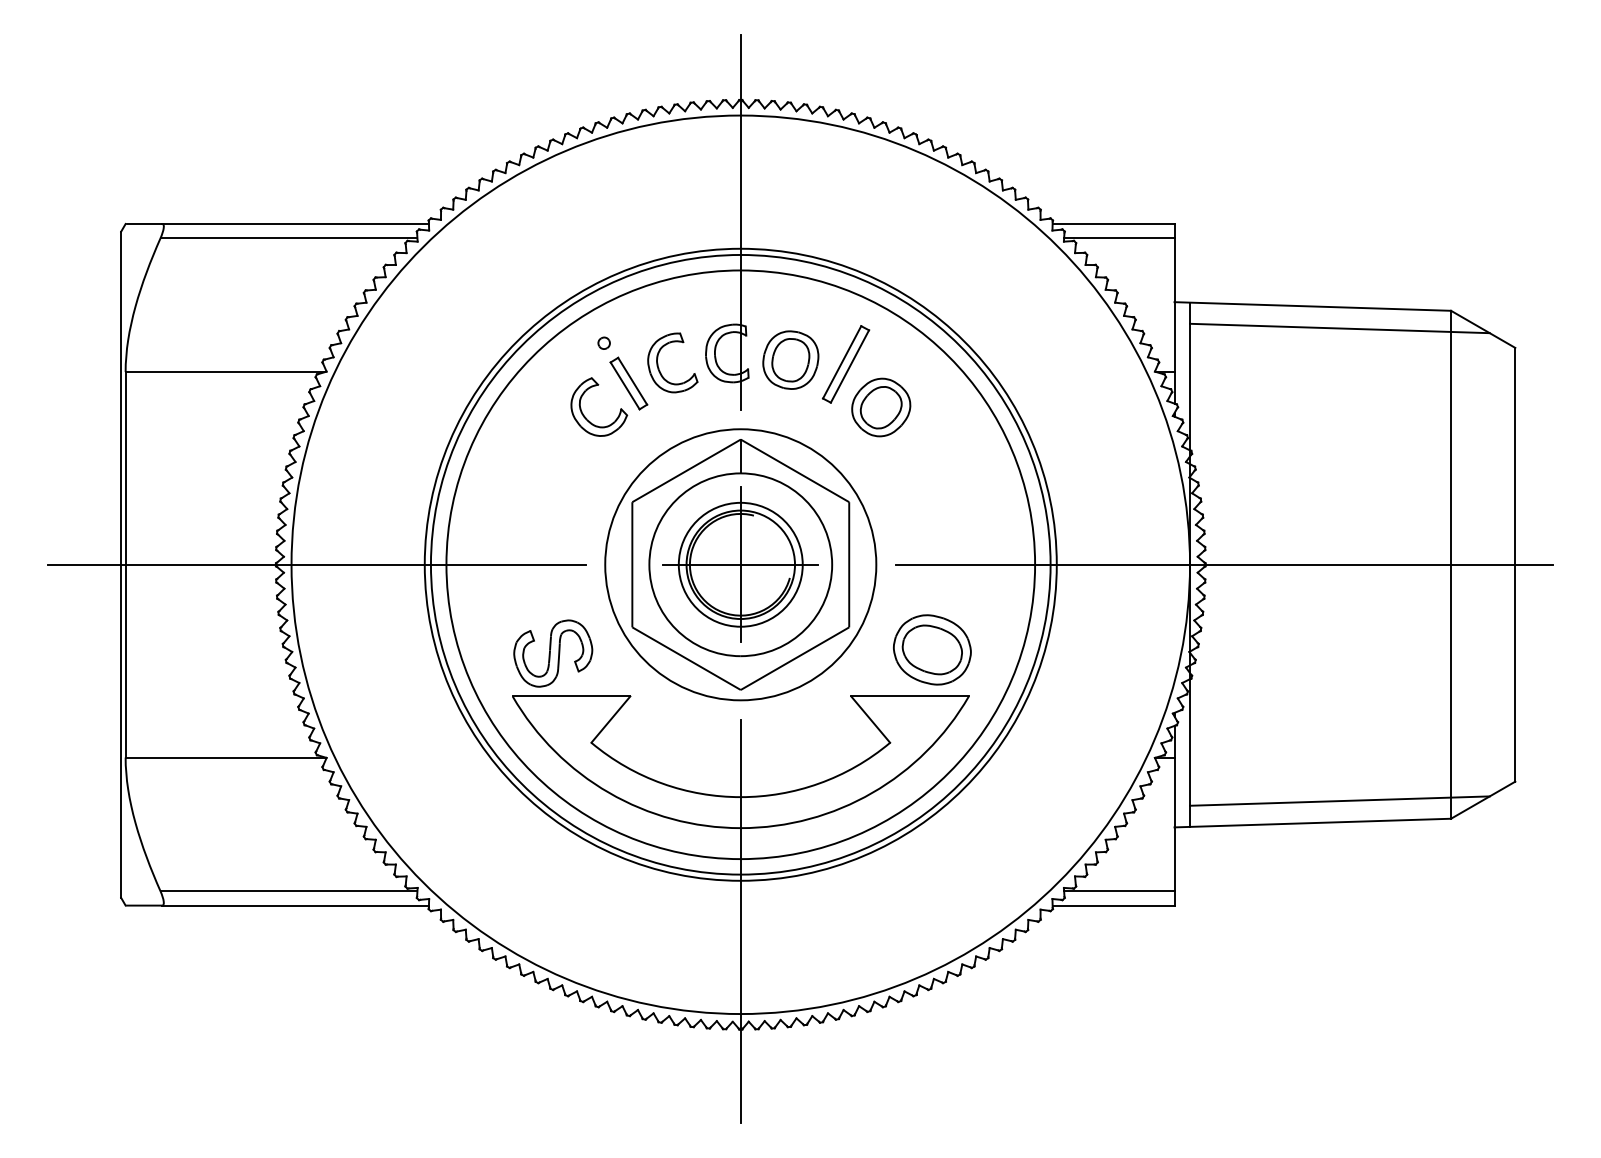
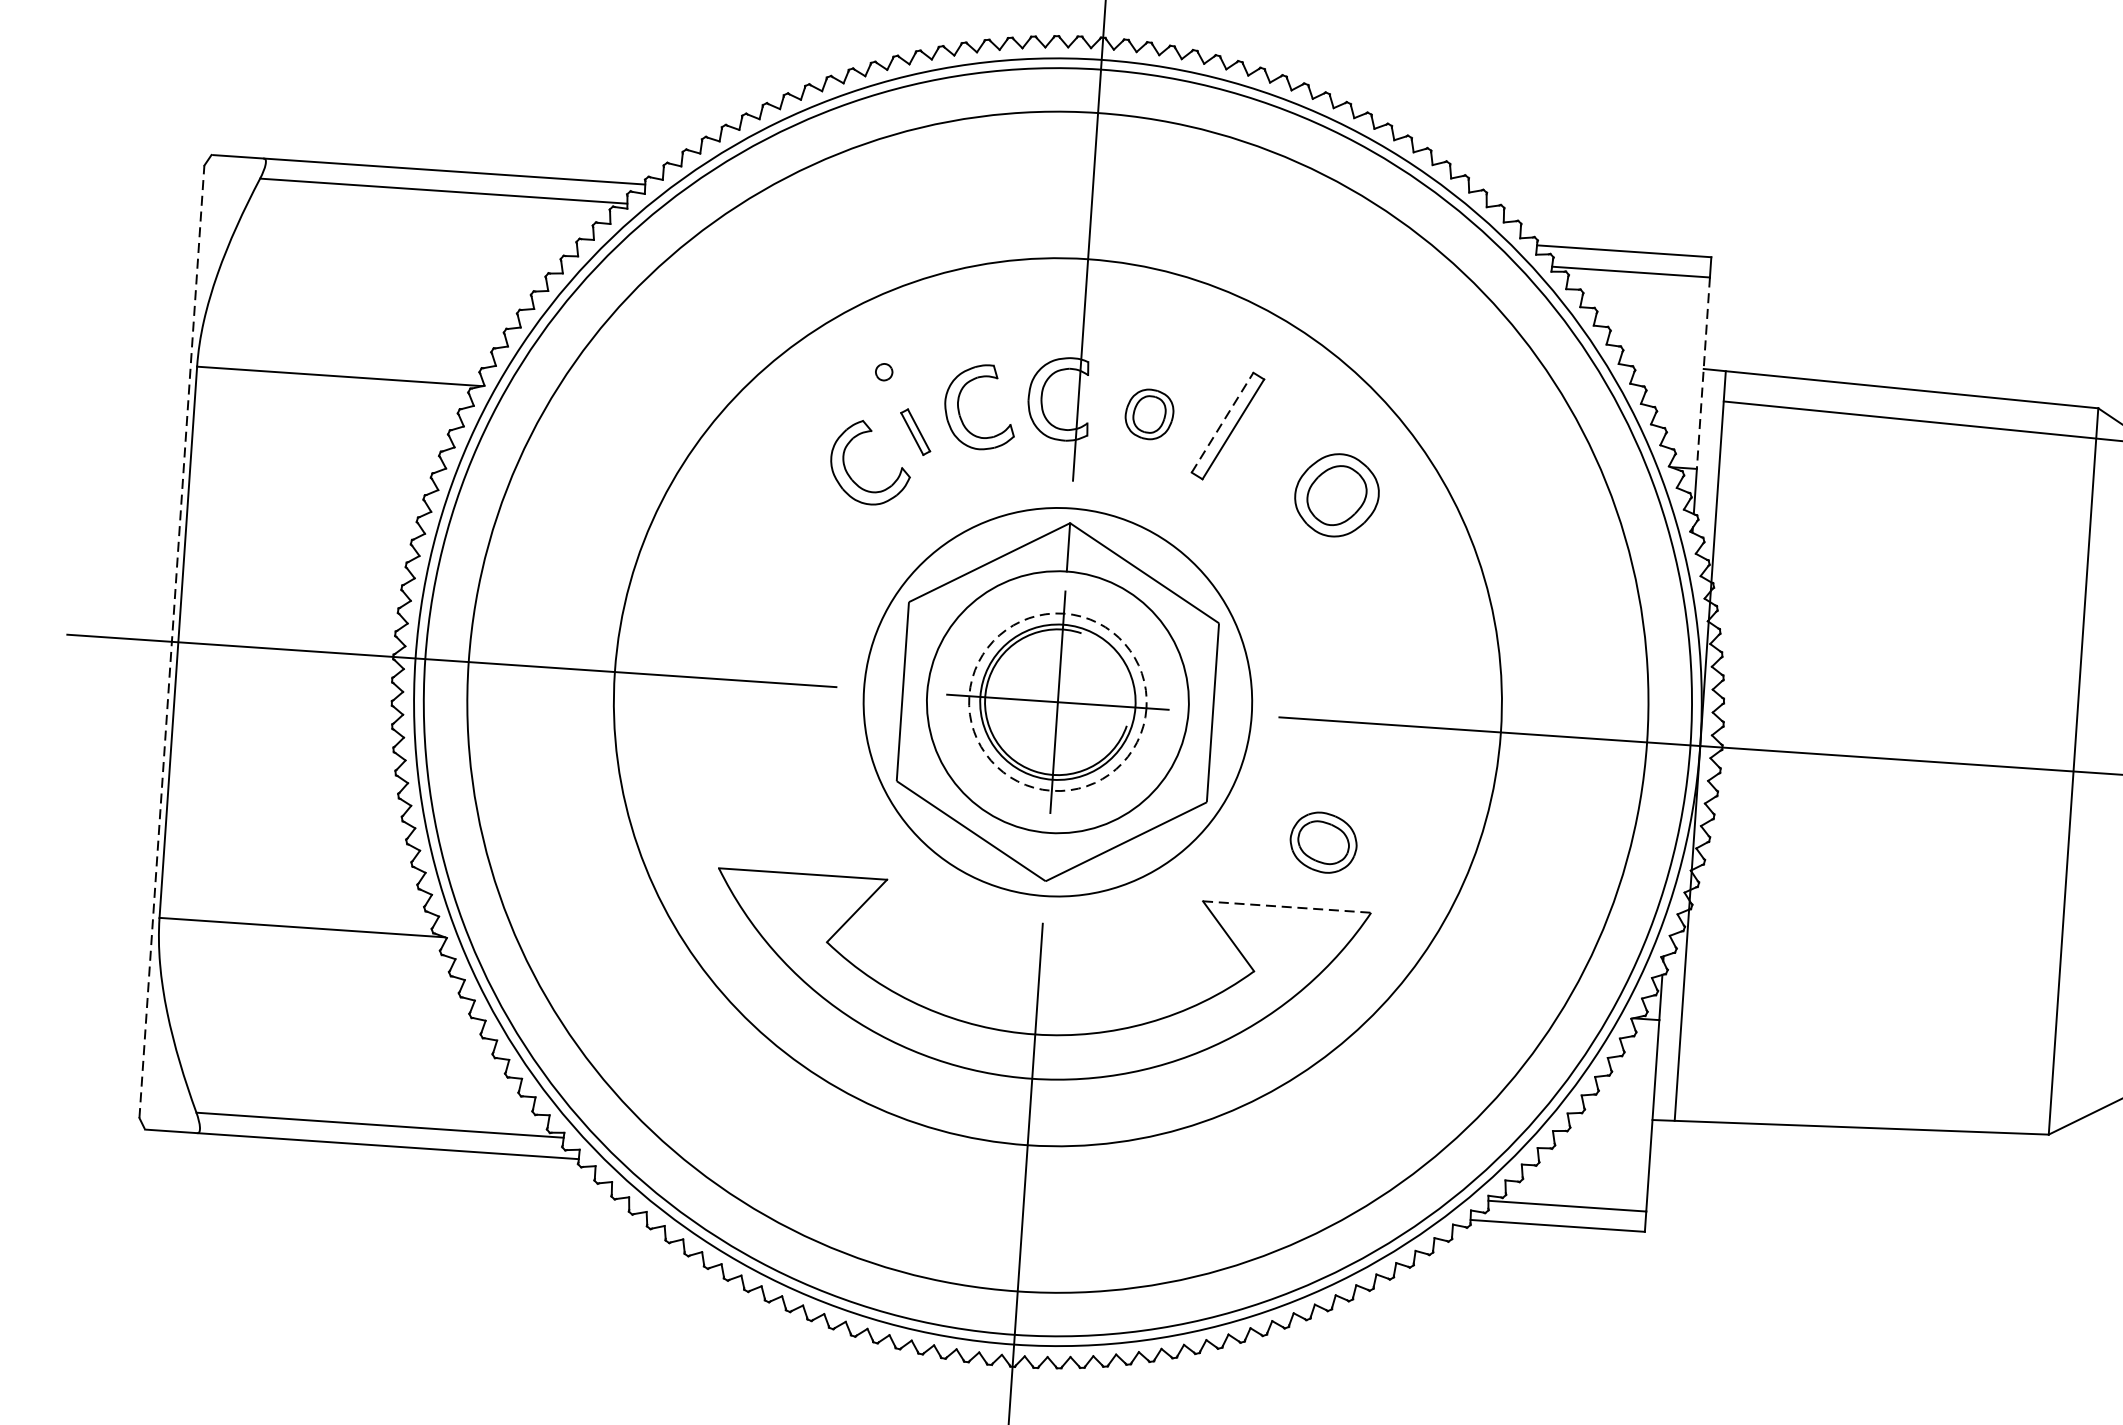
line: (1174, 305) -> (1703, 373), solid -> dashed
part: (790, 359) -> (1149, 413), size x0.6
line: (842, 362) -> (1223, 422), solid -> dashed
part: (628, 383) -> (915, 432), size x0.6
part: (881, 407) -> (1337, 495), moved
line: (121, 564) -> (172, 641), solid -> dashed
circle: (740, 564) -> (1057, 701), size x1.4
circle: (740, 564) -> (1057, 701), size x1.4
circle: (740, 564) -> (1057, 701), solid -> dashed
part: (932, 649) -> (1323, 842), size x0.6
part: (553, 653) -> (781, 810), removed
line: (910, 696) -> (1287, 907), solid -> dashed
line: (1339, 800) -> (1891, 1097), removed

